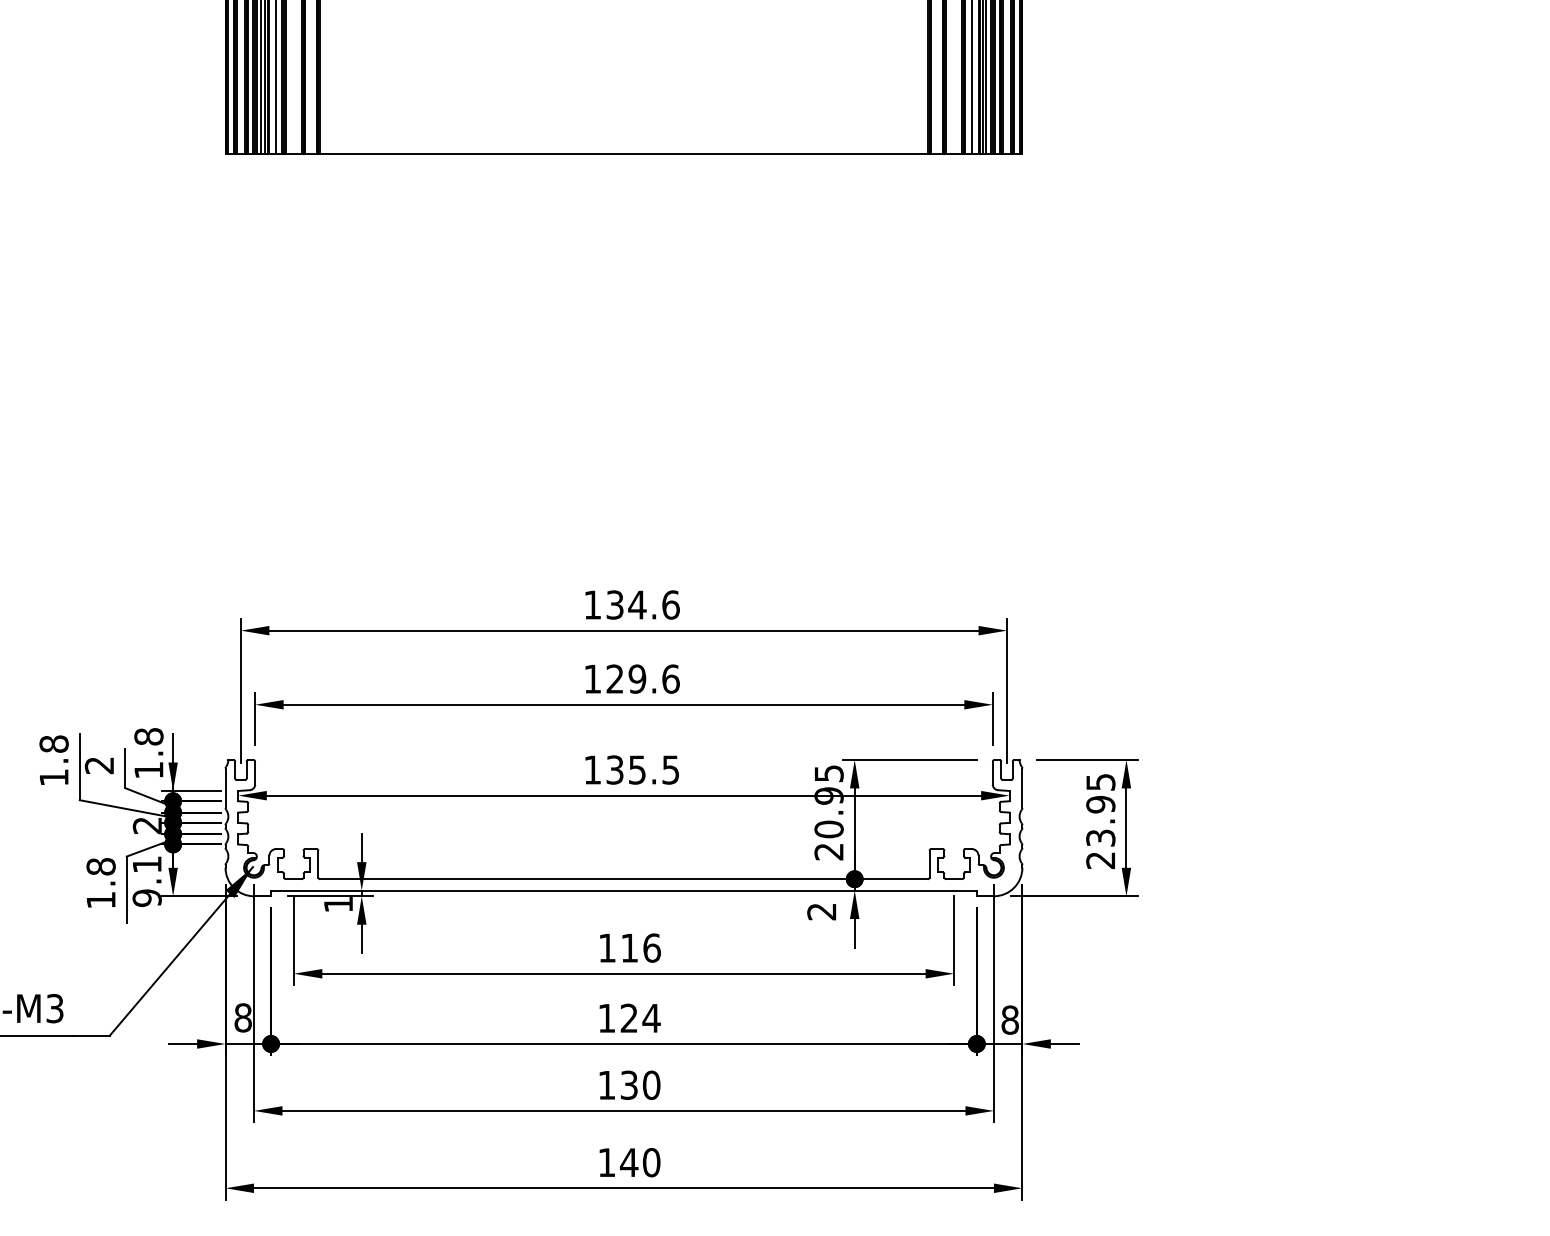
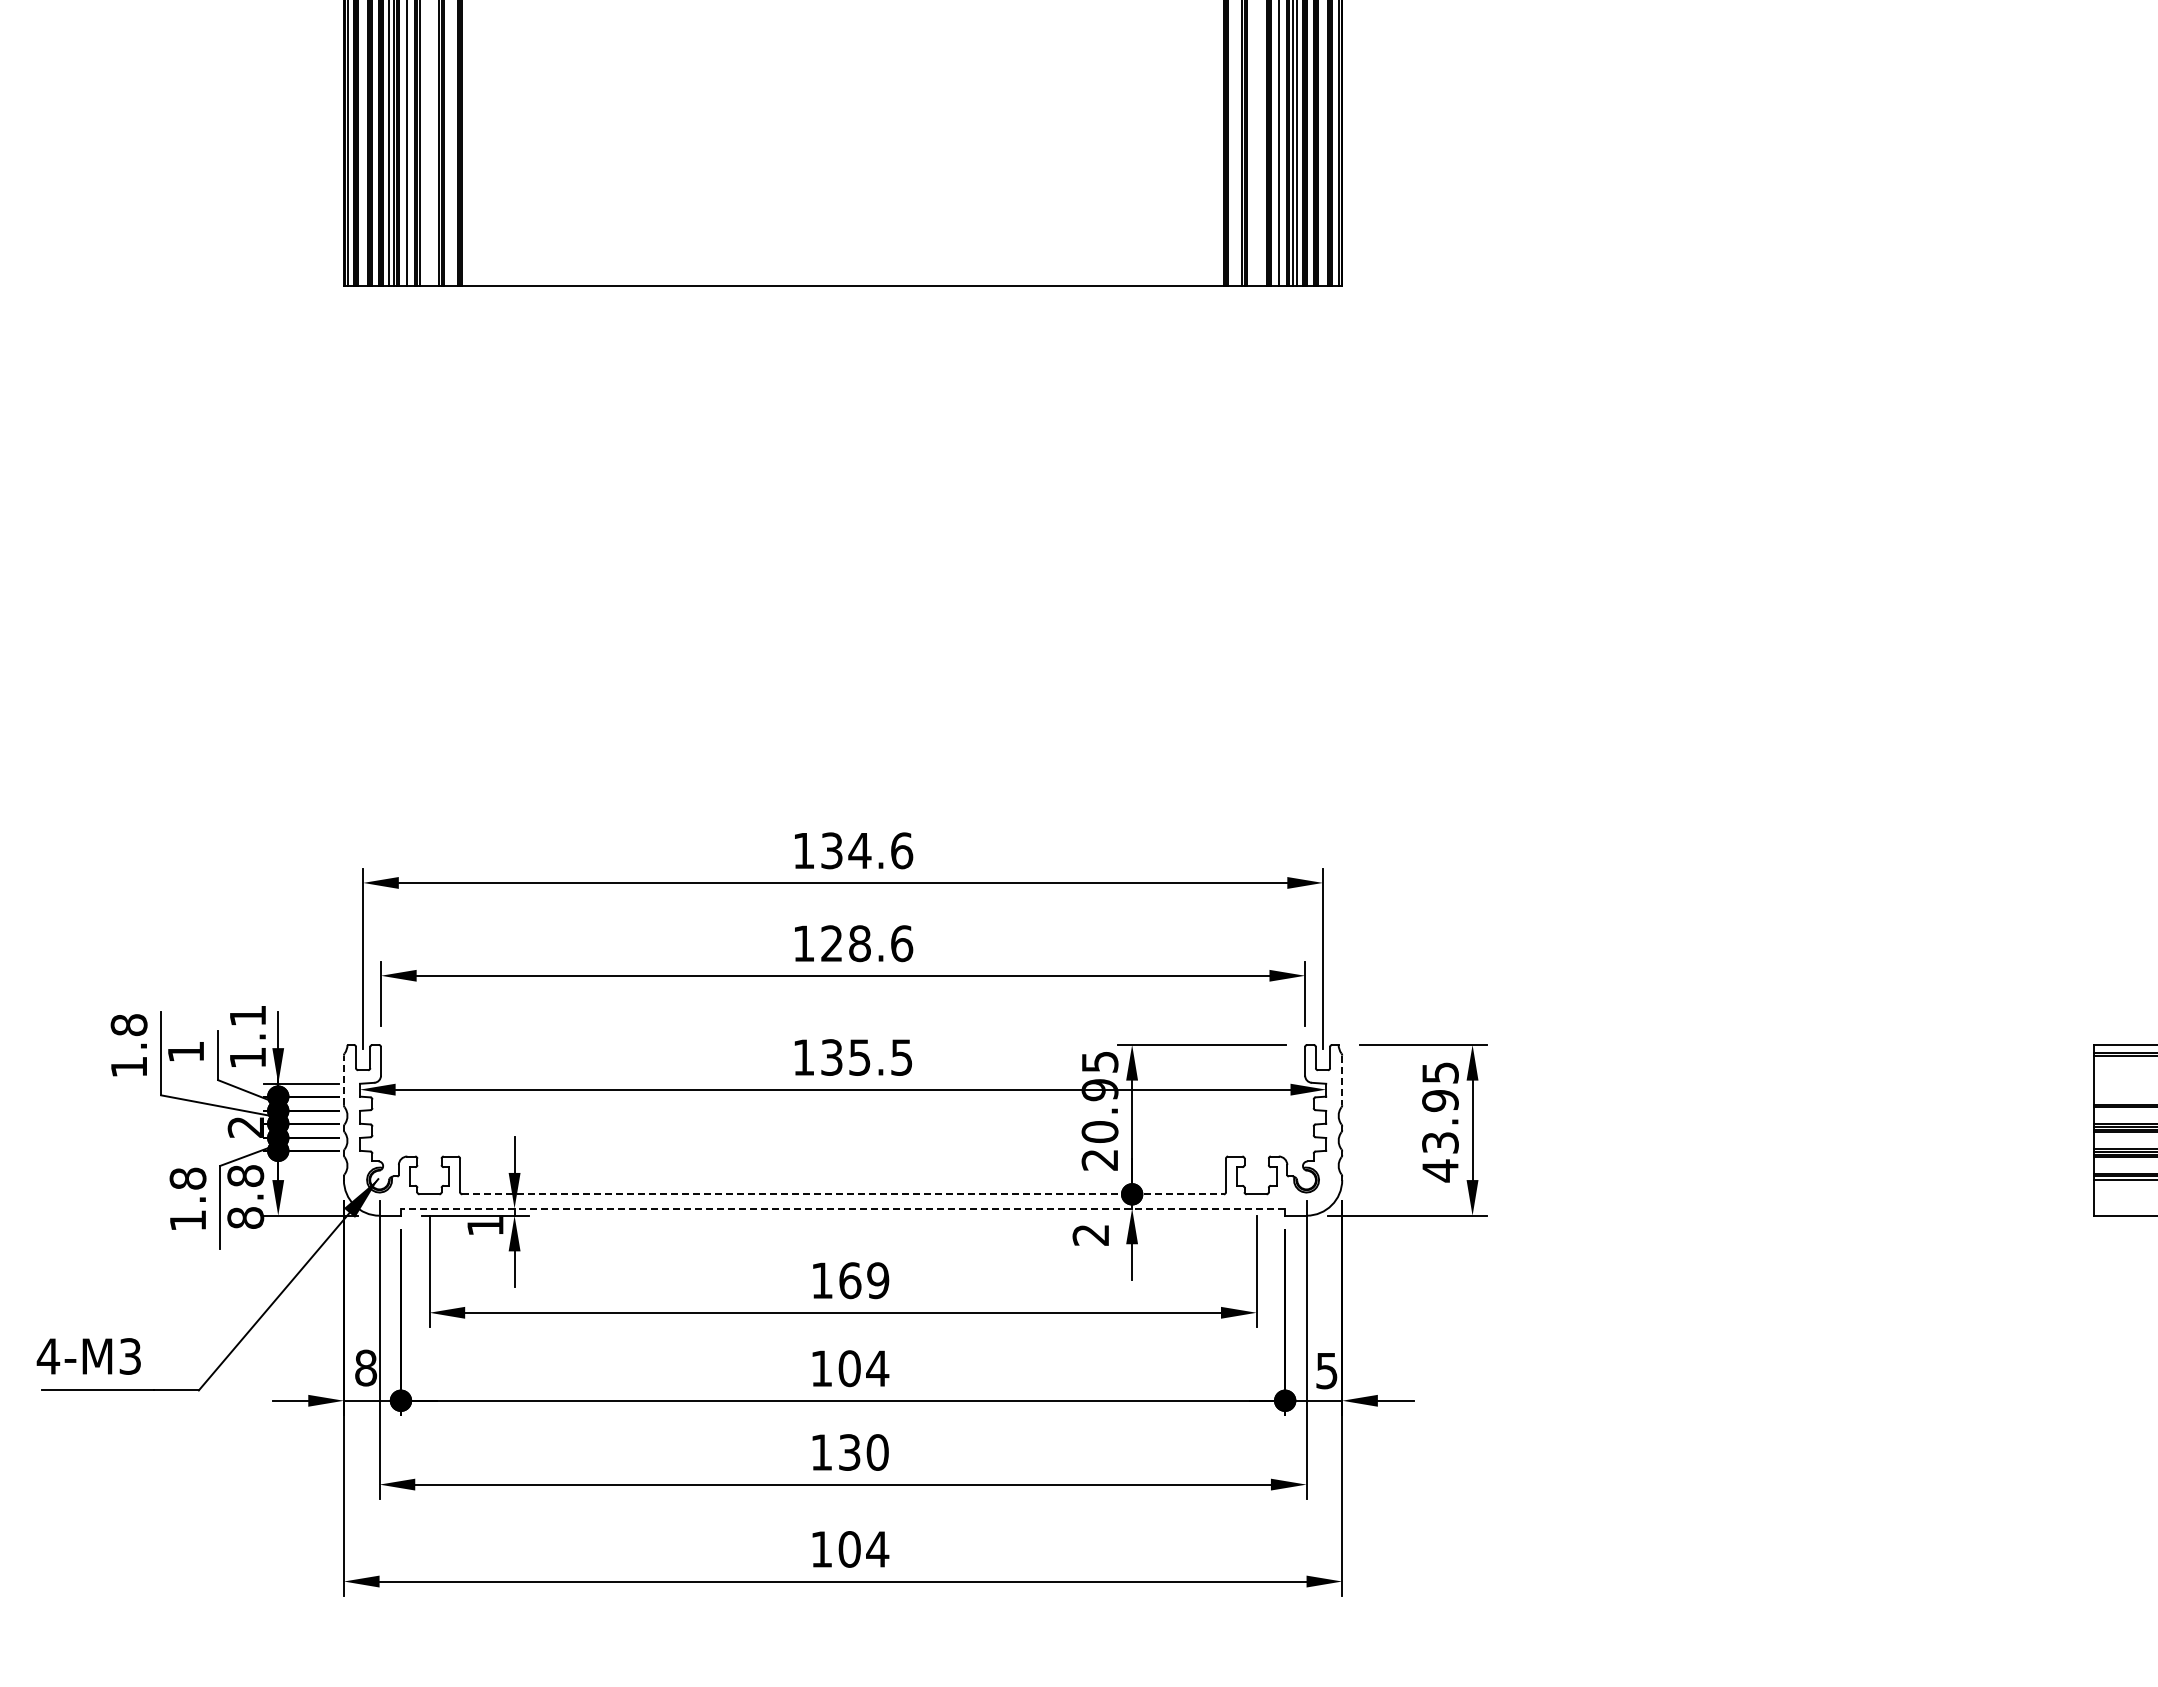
text: (637, 678) -> (859, 943), 129.6 -> 128.6
text: (148, 736) -> (247, 1015), 1.8 -> 1.1
text: (99, 766) -> (185, 1052), 2 -> 1
line: (225, 788) -> (343, 1080), solid -> dashed
line: (1022, 788) -> (1342, 1080), solid -> dashed
text: (1100, 860) -> (1440, 1170), 23.95 -> 43.95
line: (624, 879) -> (843, 1194), solid -> dashed
text: (147, 881) -> (245, 1197), 9.1 -> 8.8
line: (623, 890) -> (842, 1208), solid -> dashed
text: (641, 947) -> (864, 1280), 116 -> 169
text: (629, 1018) -> (849, 1368), 124 -> 104
text: (1009, 1019) -> (1326, 1370), 8 -> 5
text: (640, 1162) -> (863, 1549), 140 -> 104

